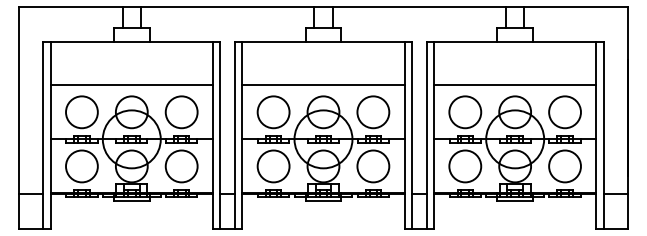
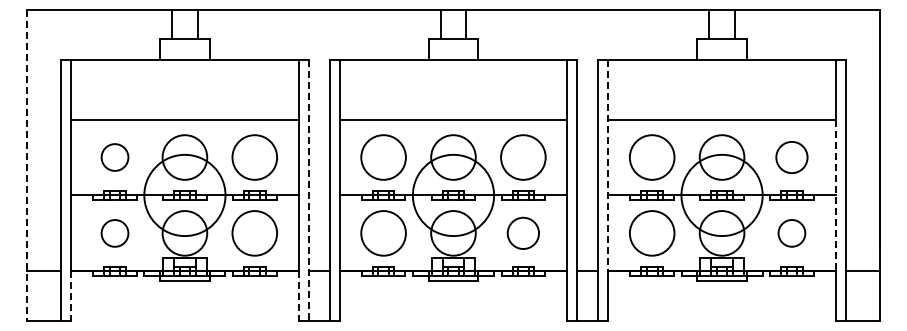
circle: (81, 112) -> (114, 157), size x0.6
circle: (564, 112) -> (791, 157), size x0.7
line: (19, 118) -> (27, 165), solid -> dashed
line: (434, 118) -> (608, 165), solid -> dashed
line: (220, 135) -> (308, 190), solid -> dashed
line: (596, 139) -> (835, 195), solid -> dashed
circle: (81, 166) -> (114, 233), size x0.6
circle: (373, 166) -> (523, 233), size x0.7
circle: (564, 166) -> (791, 233), size x0.6
line: (50, 211) -> (71, 296), solid -> dashed
line: (212, 211) -> (298, 296), solid -> dashed

